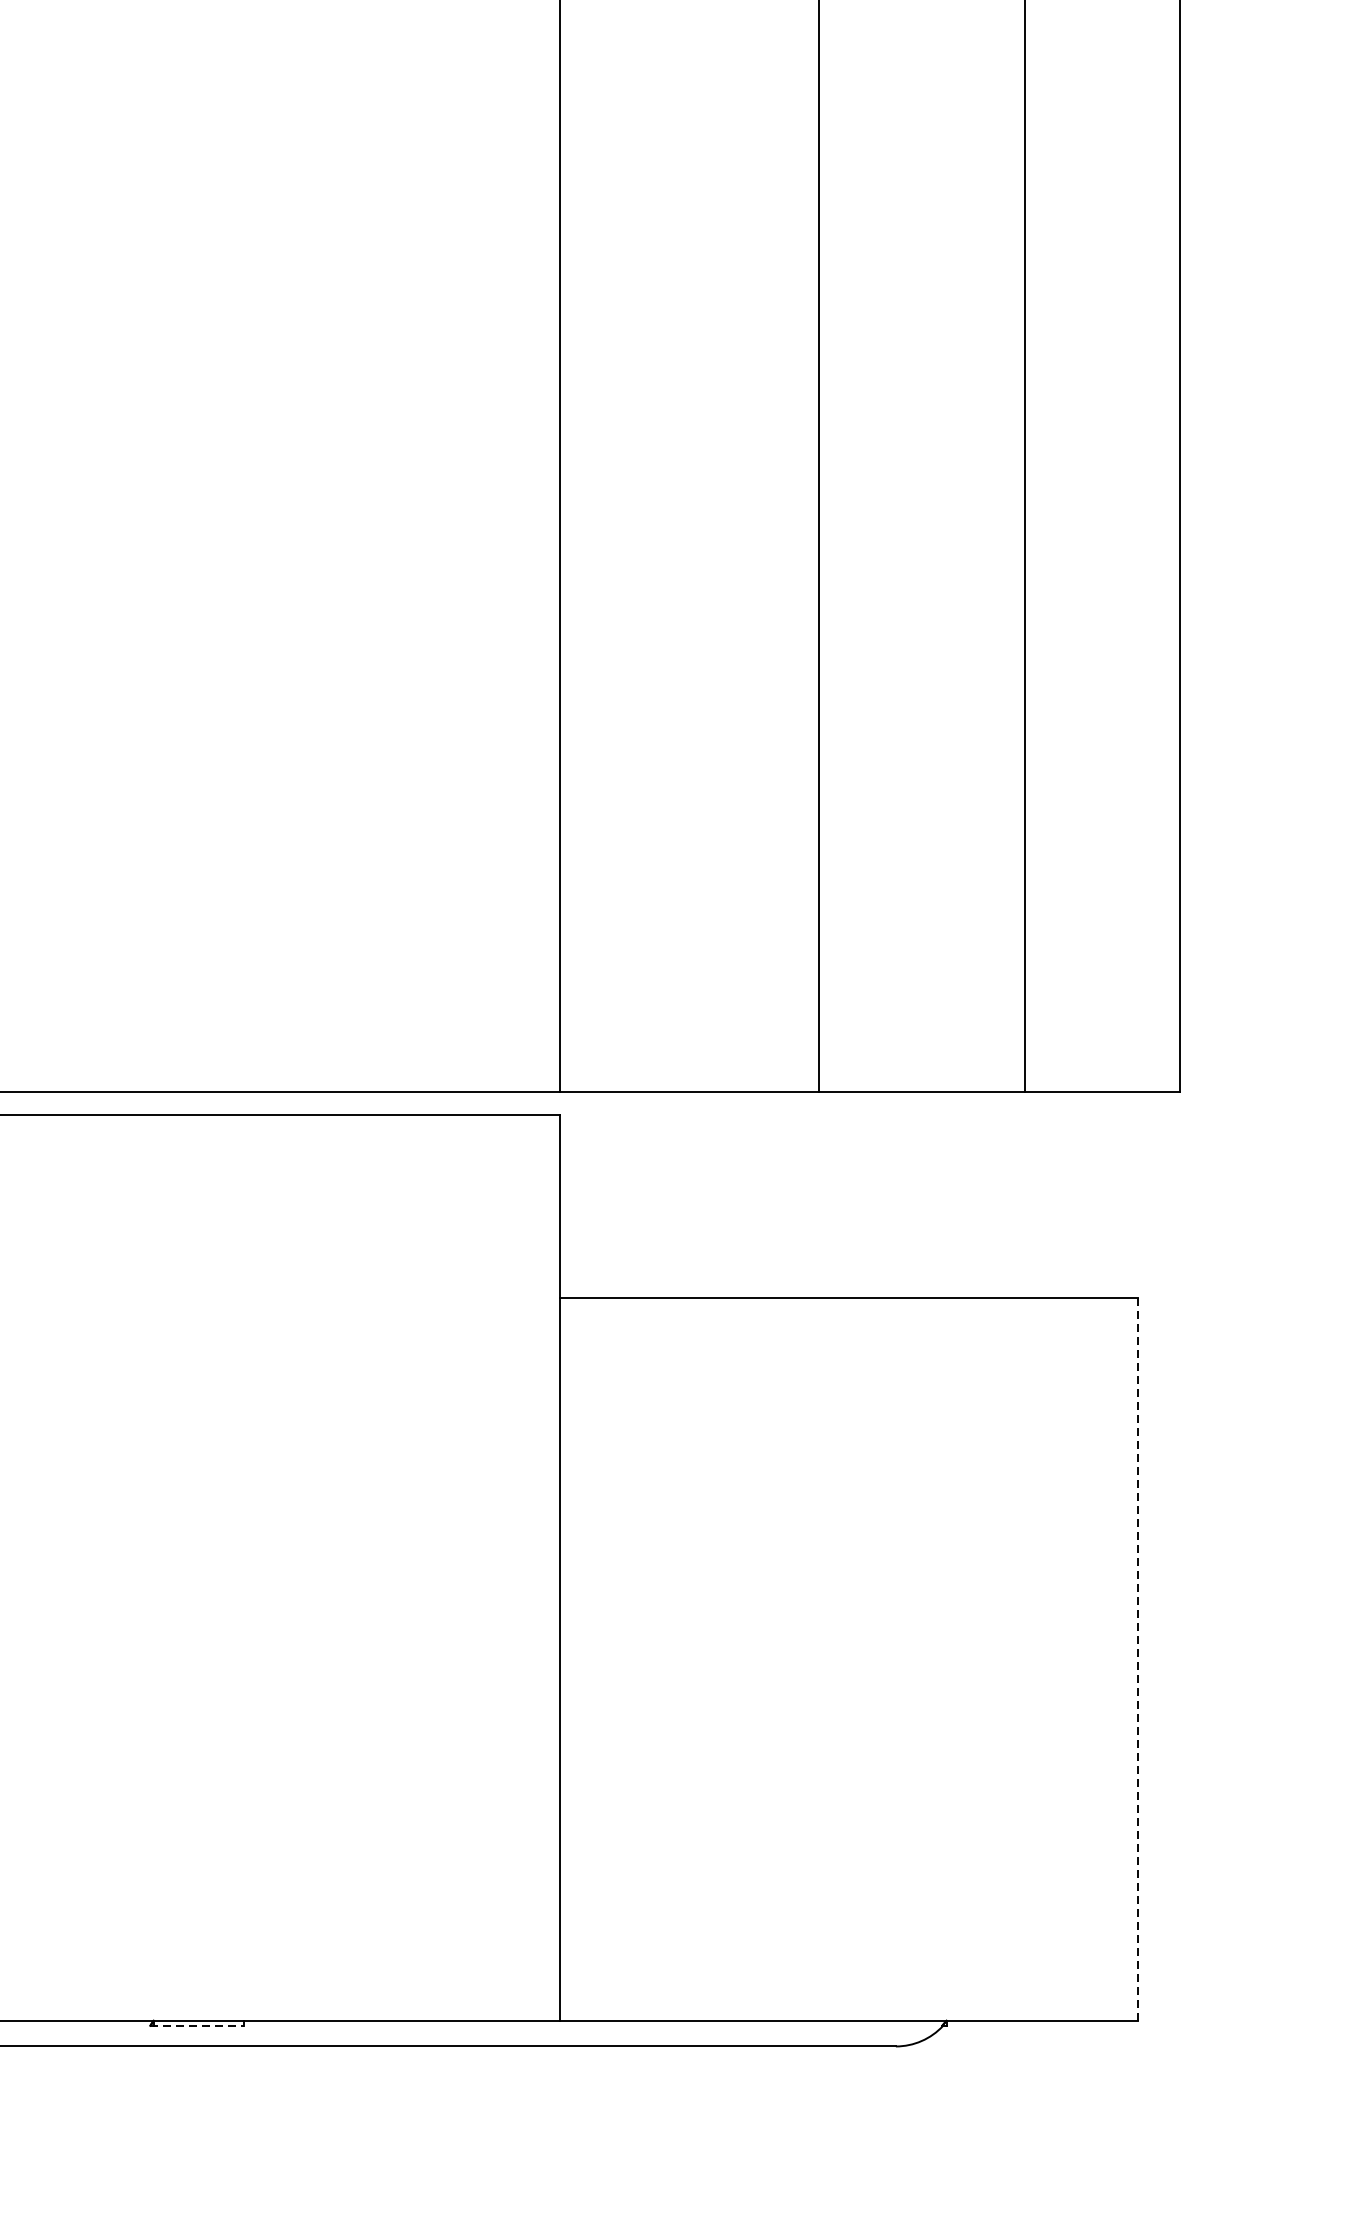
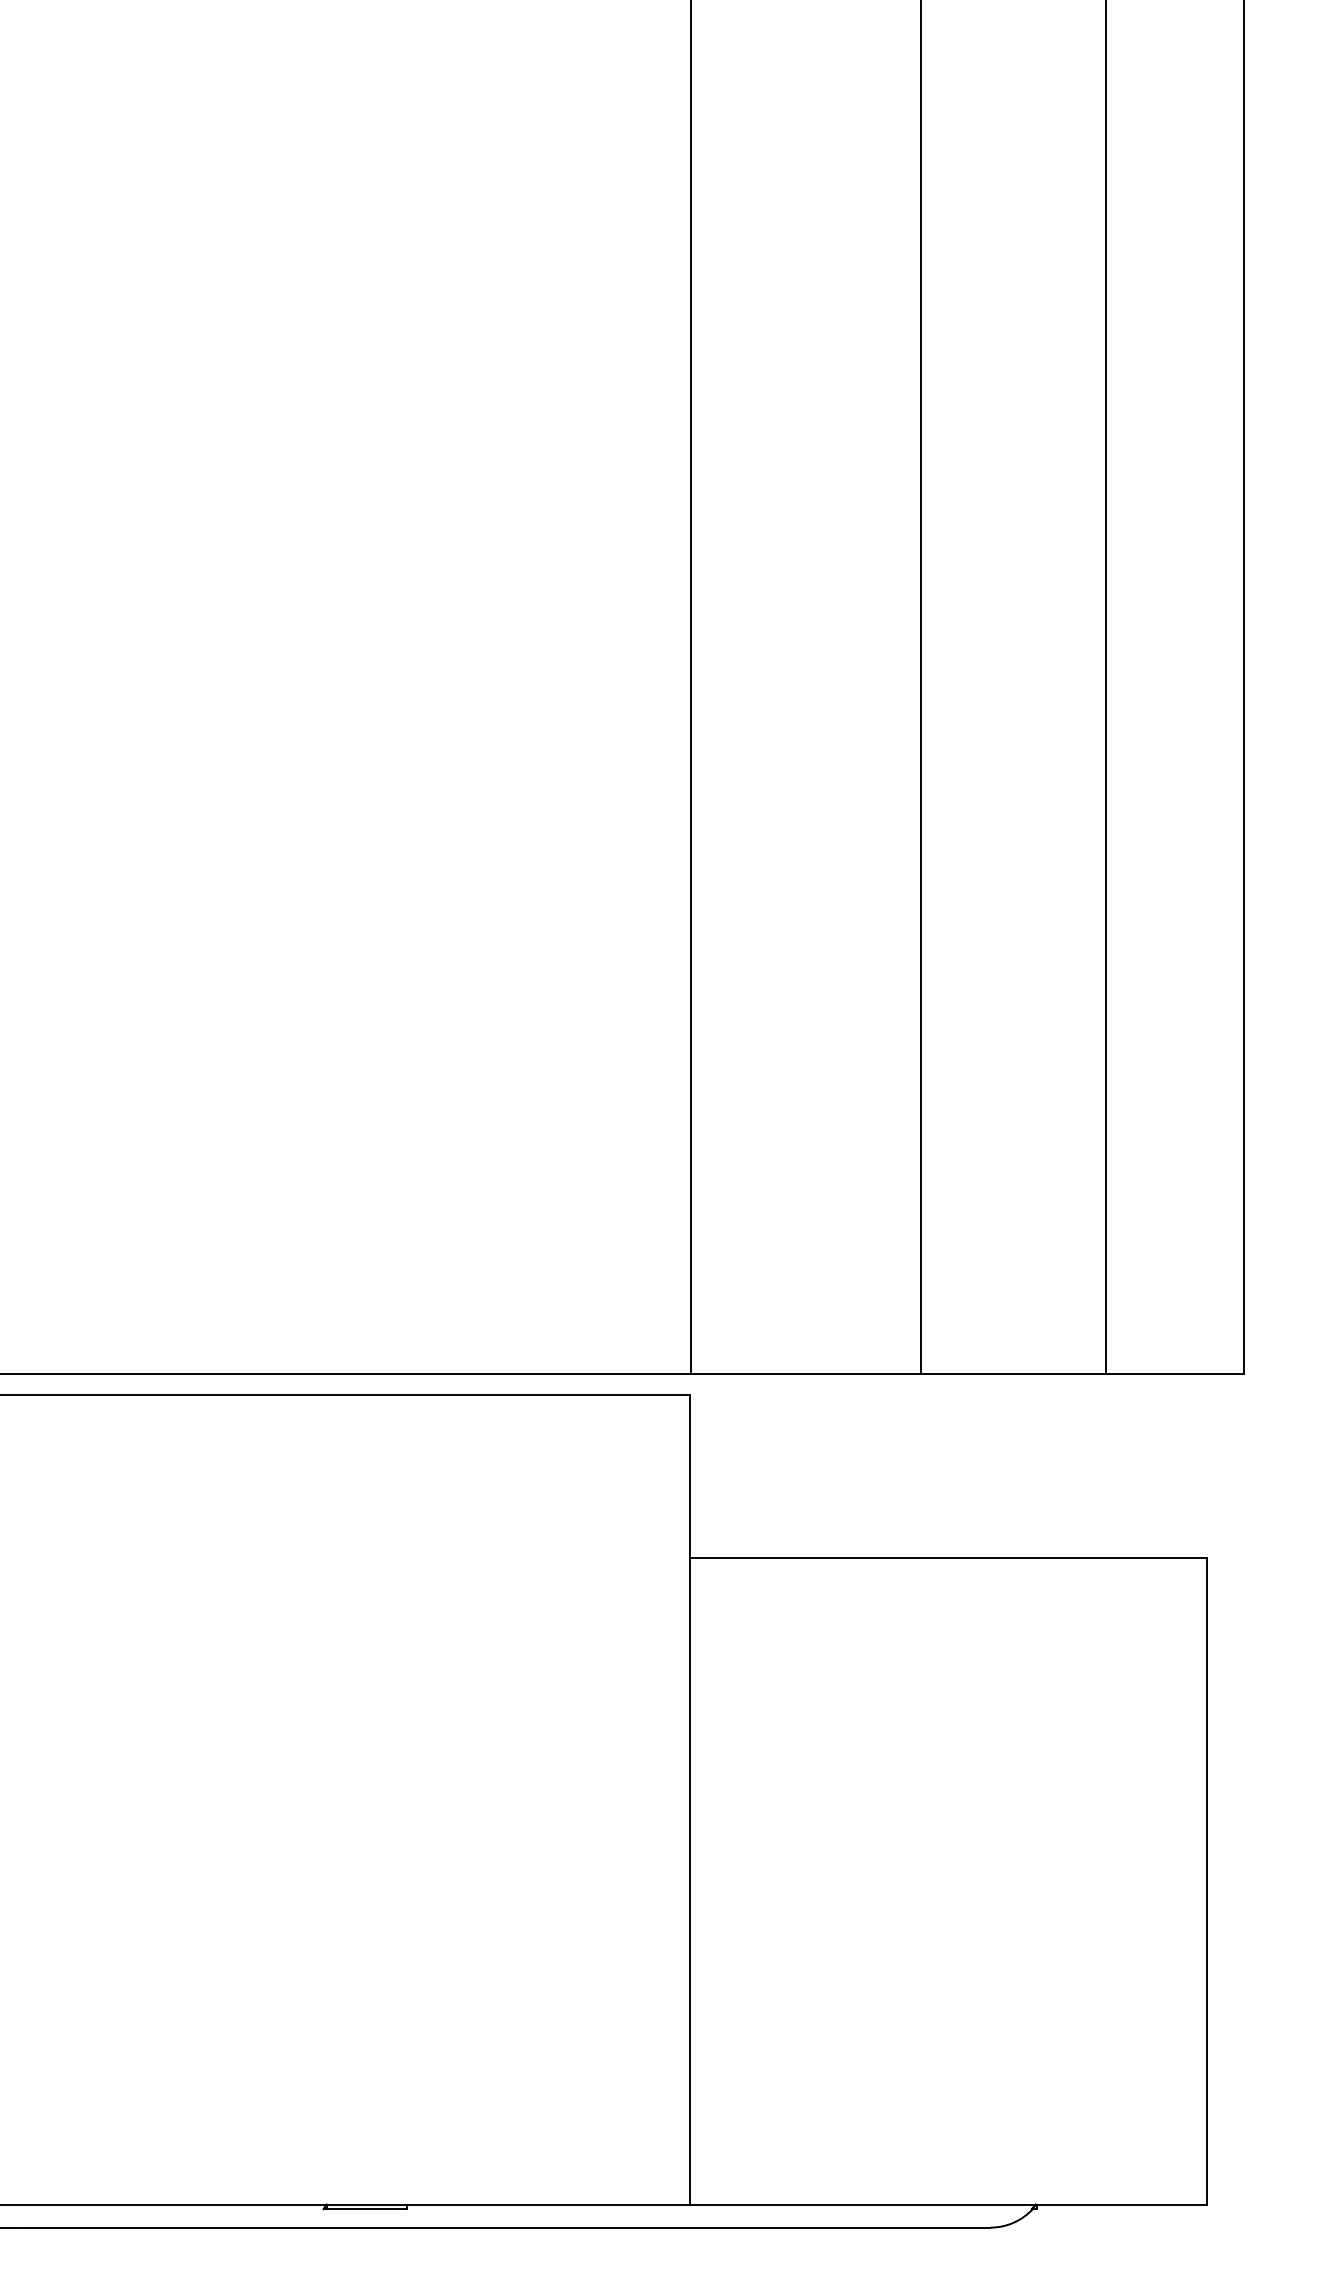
line: (1138, 1659) -> (1207, 1881), dashed -> solid
line: (197, 2026) -> (365, 2209), dashed -> solid

